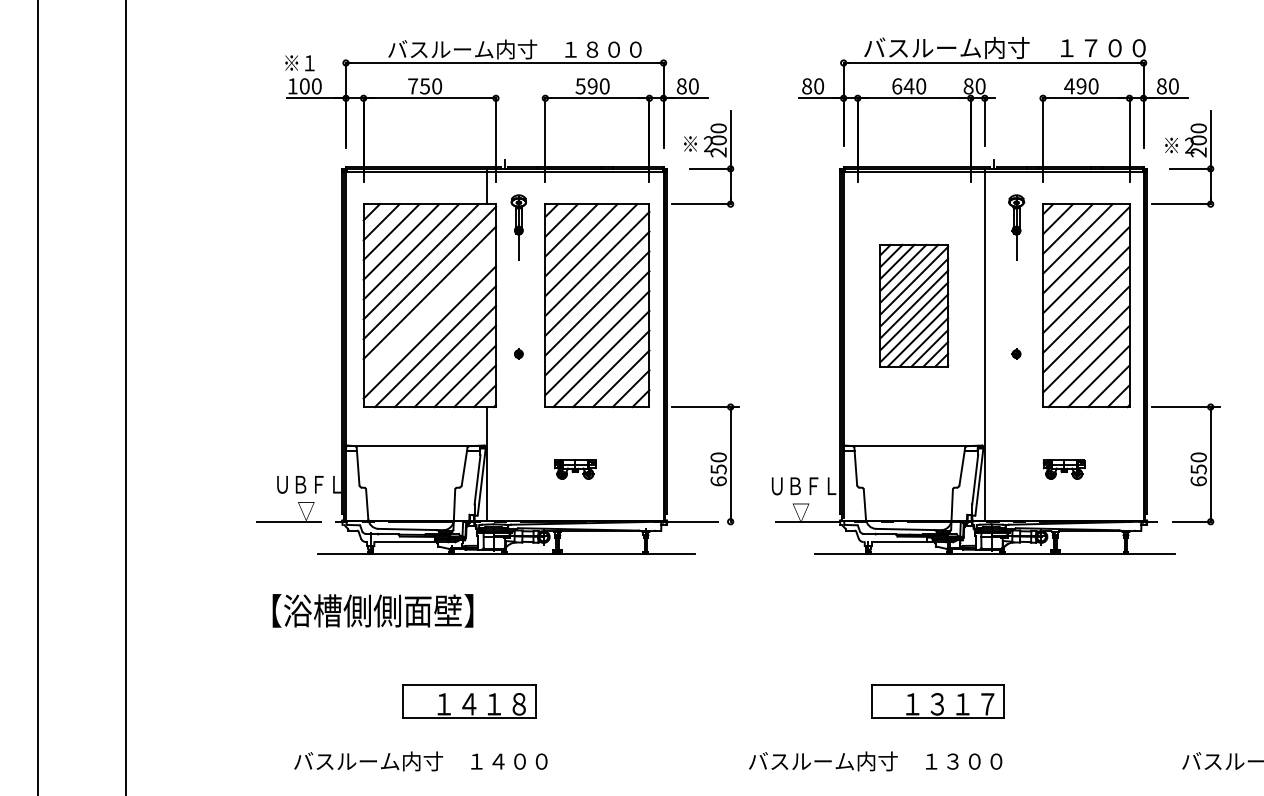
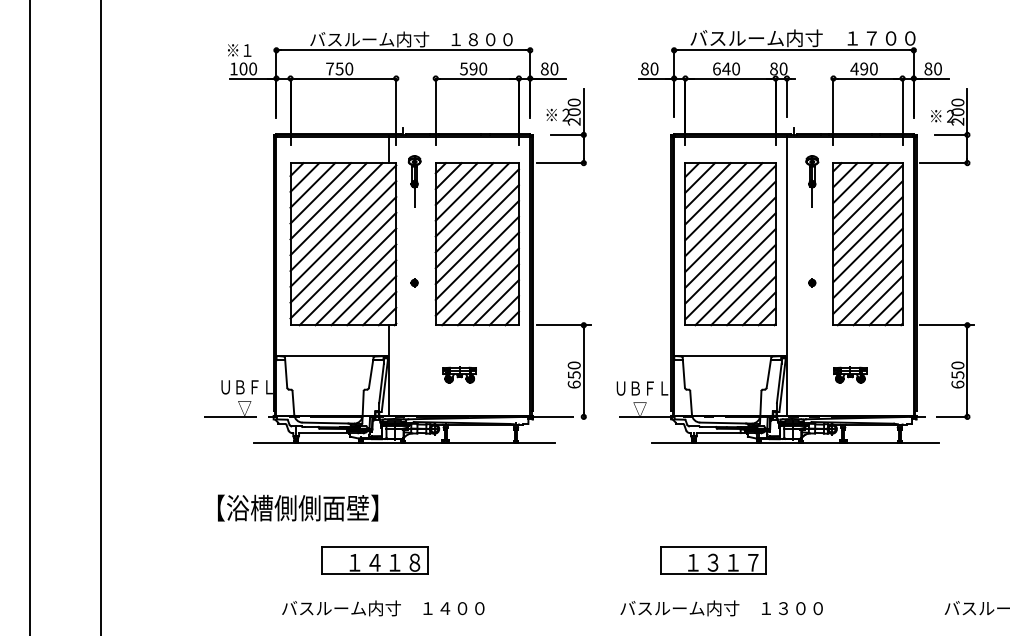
part: (914, 306) -> (730, 244), size x1.67
line: (429, 312) -> (343, 249), added
text: (373, 610) -> (298, 507), moved
part: (937, 701) -> (713, 560), moved
text: (421, 761) -> (383, 608), moved
text: (875, 761) -> (721, 608), moved

